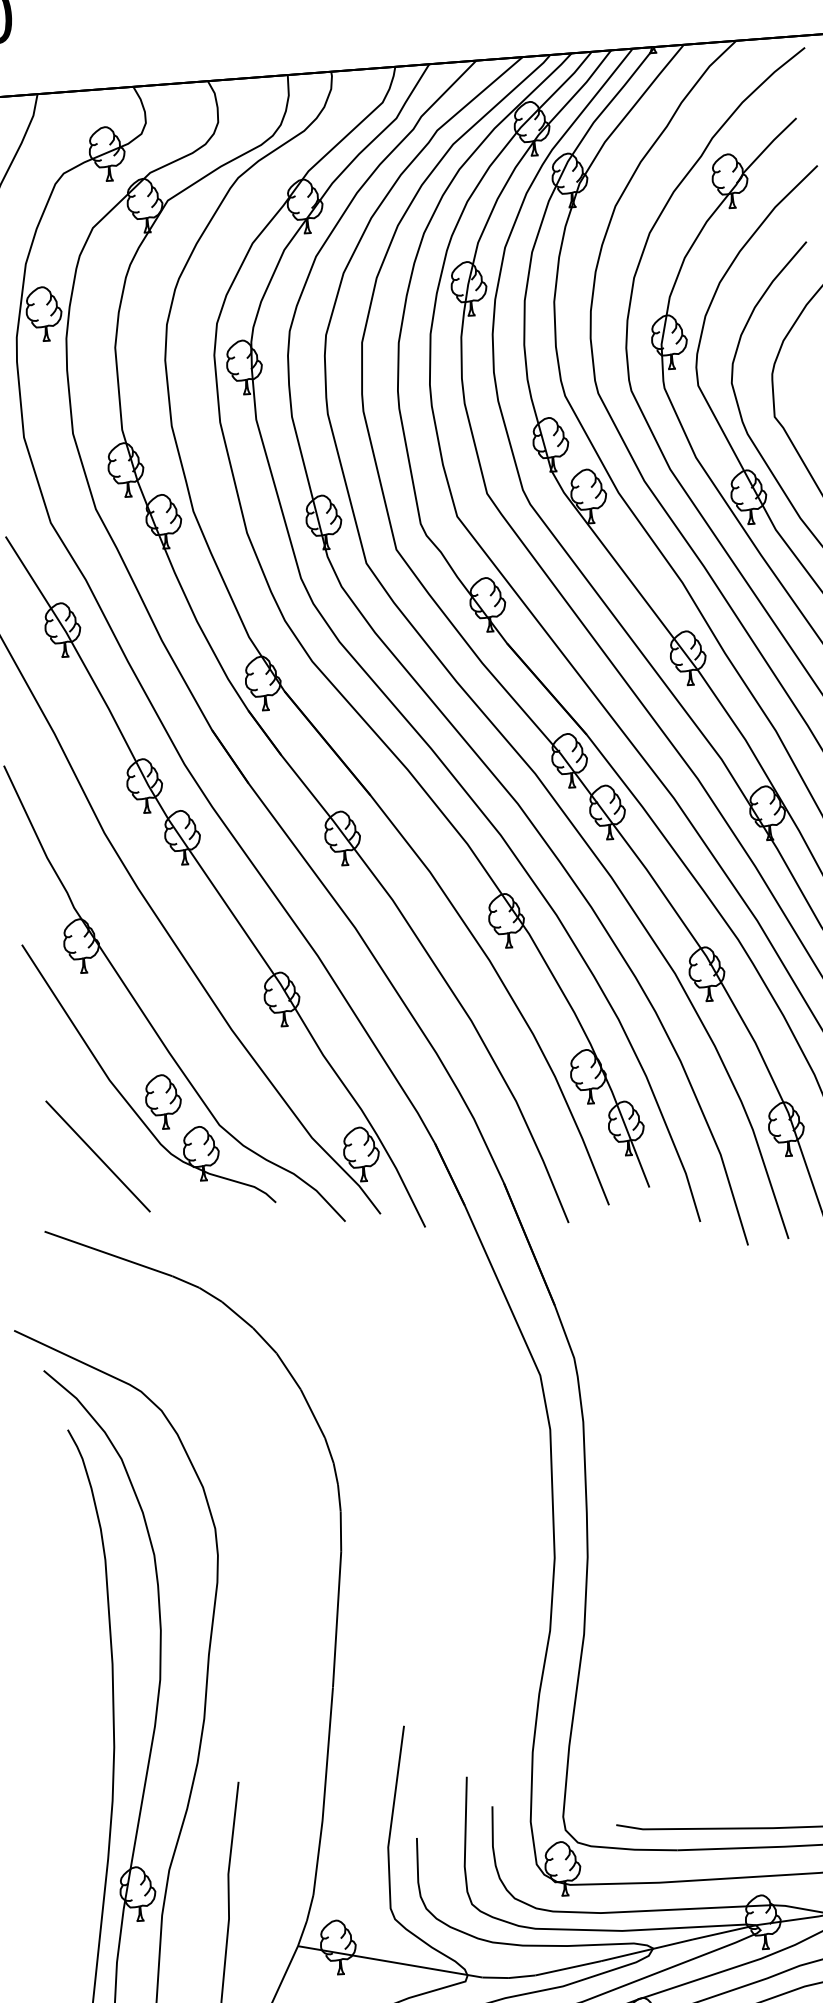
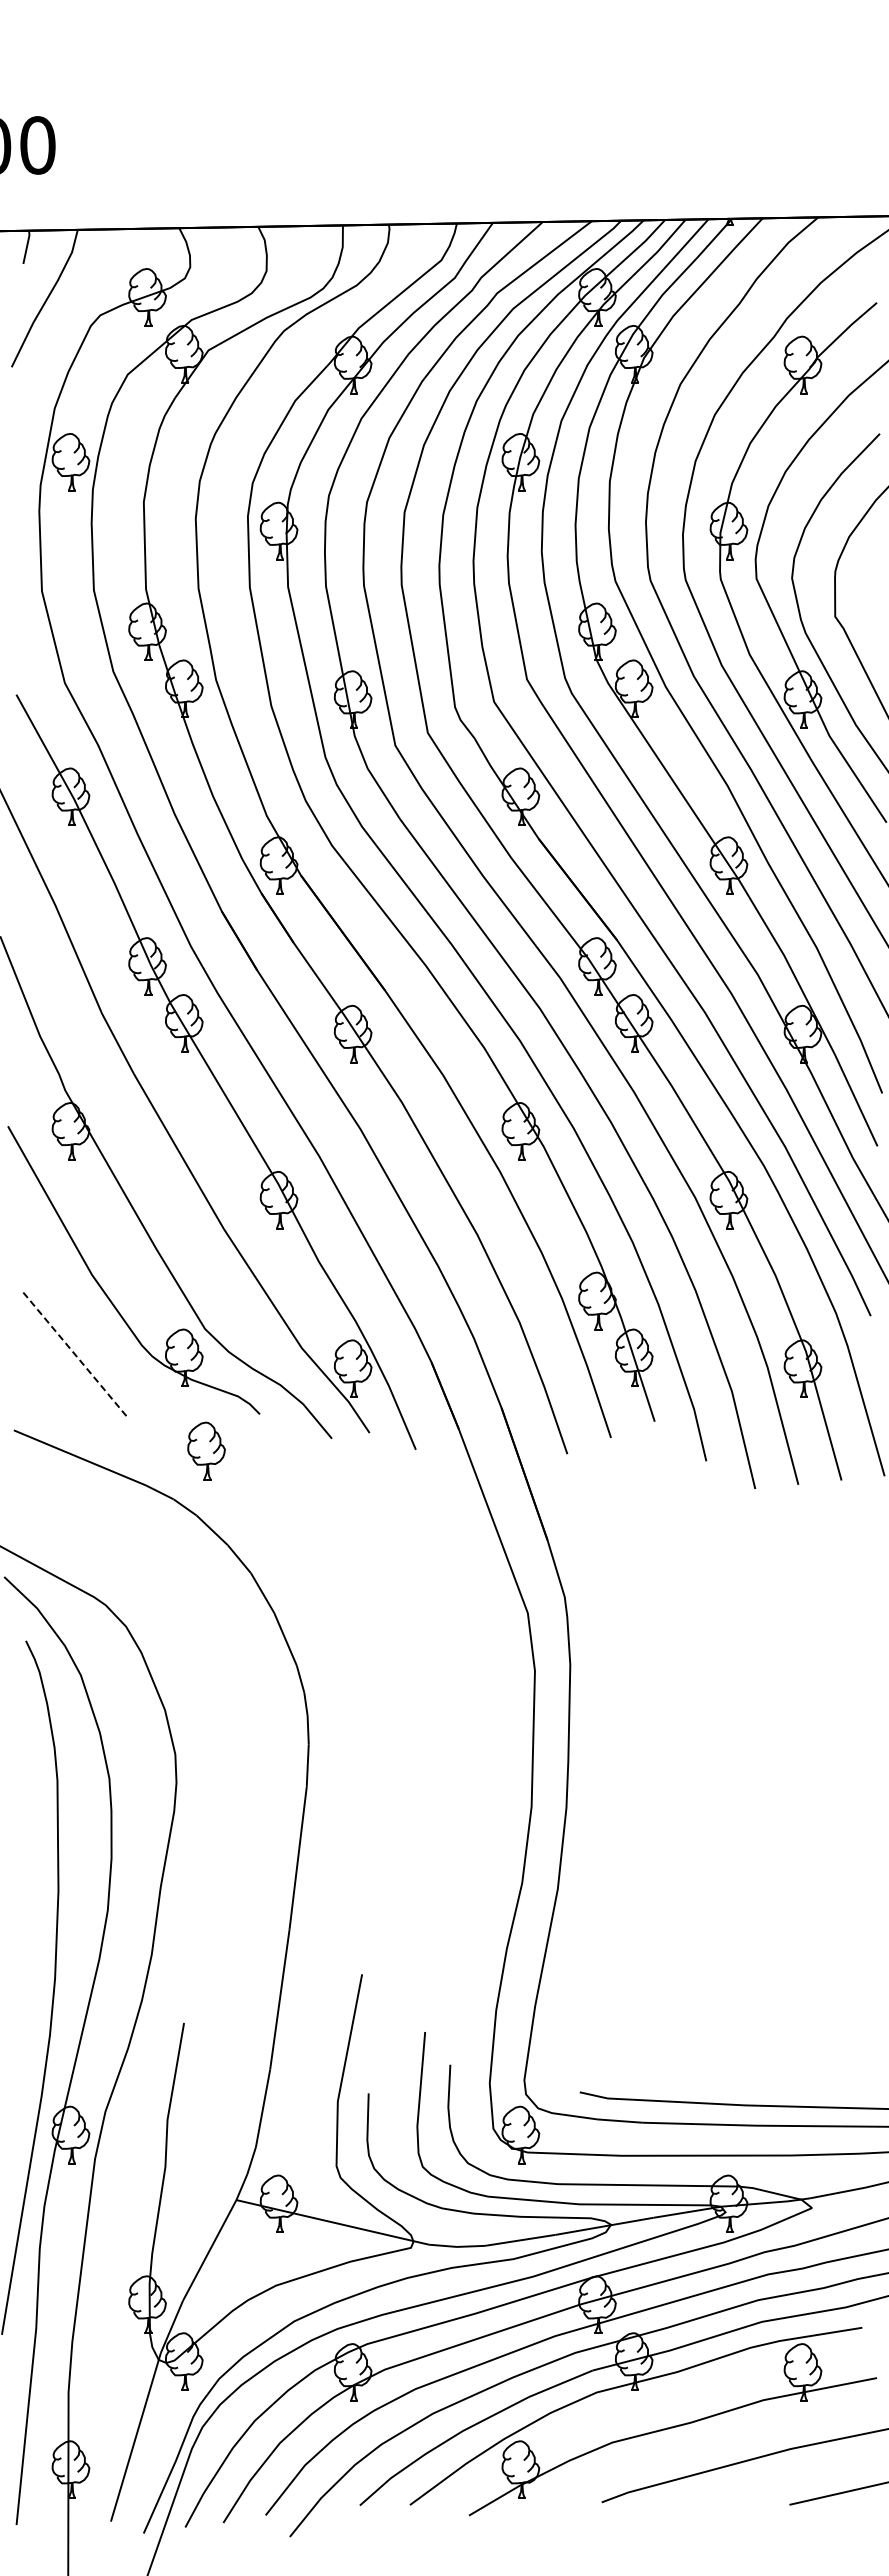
part: (163, 1101) -> (206, 1450), moved
line: (98, 1156) -> (75, 1354), solid -> dashed

